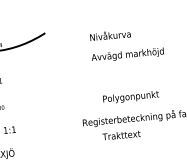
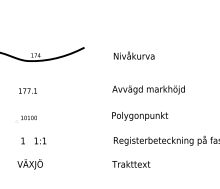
text: (110, 35) -> (134, 55), moved
text: (127, 54) -> (148, 89), moved
text: (131, 97) -> (140, 116), moved
text: (121, 134) -> (131, 163), moved

